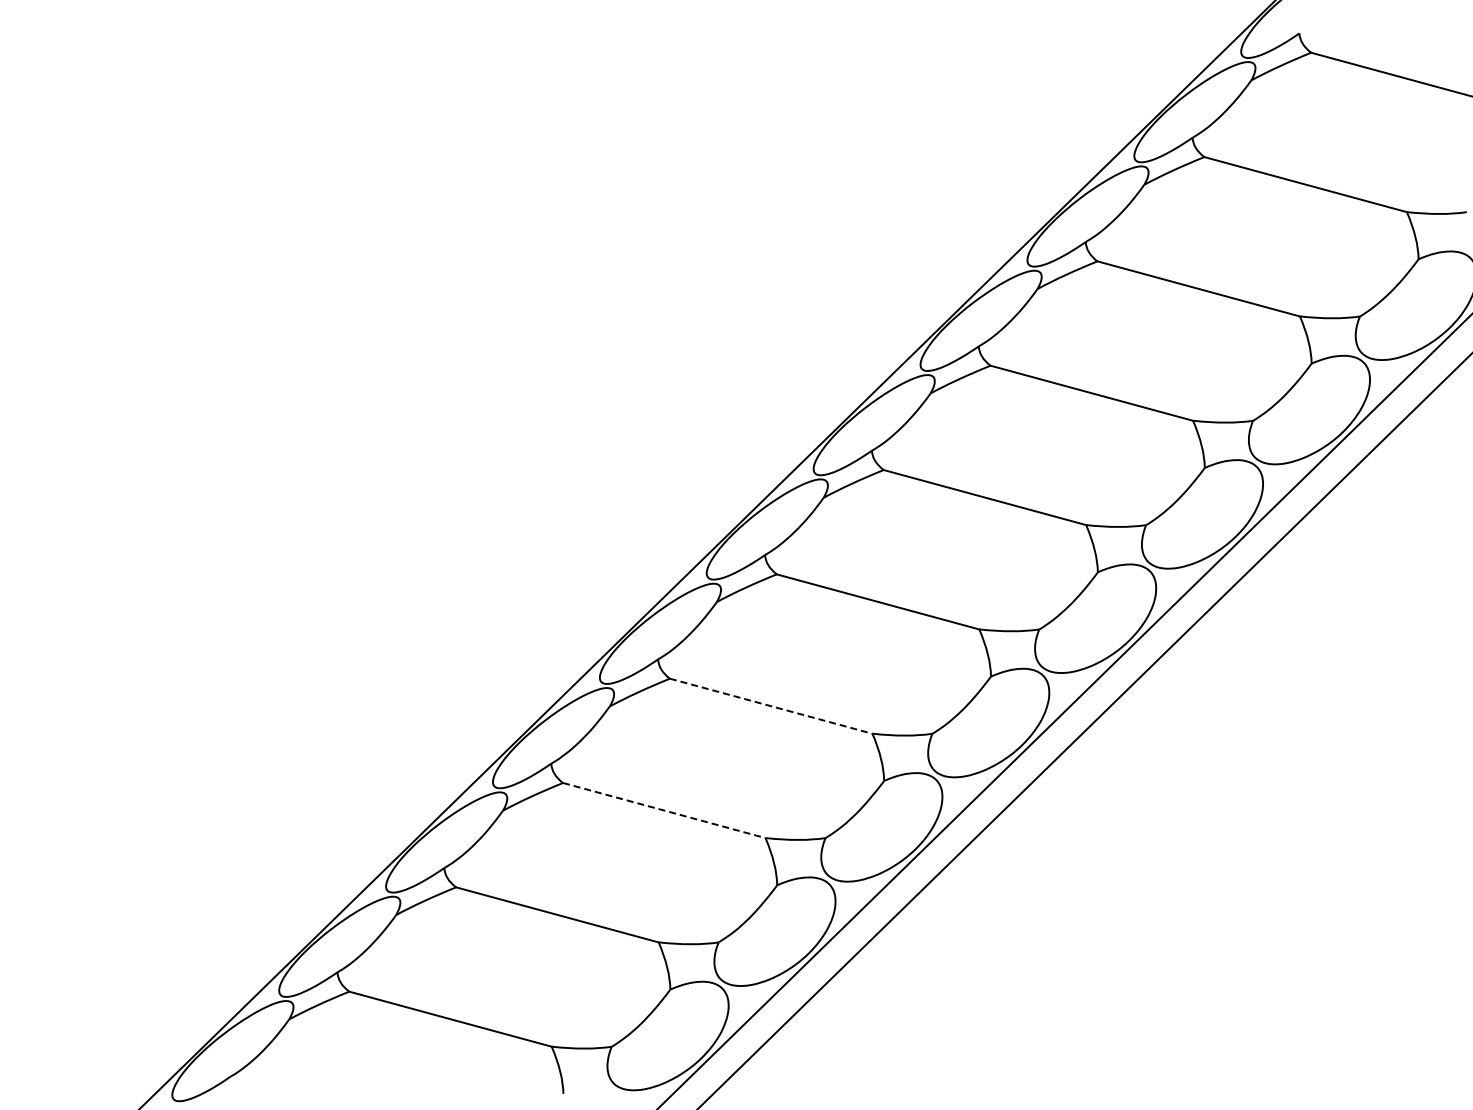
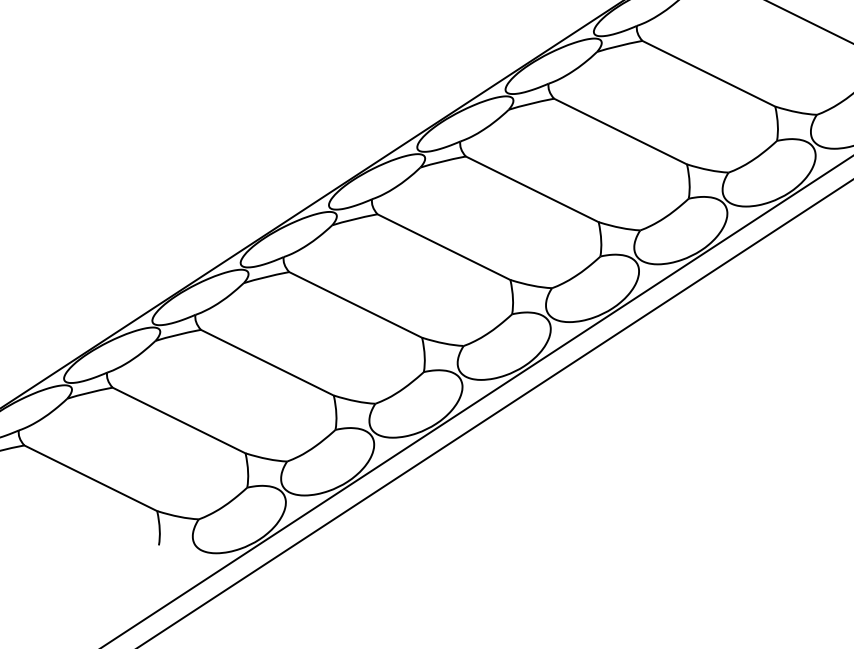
line: (771, 706) -> (355, 305), dashed -> solid
line: (664, 810) -> (267, 362), dashed -> solid

